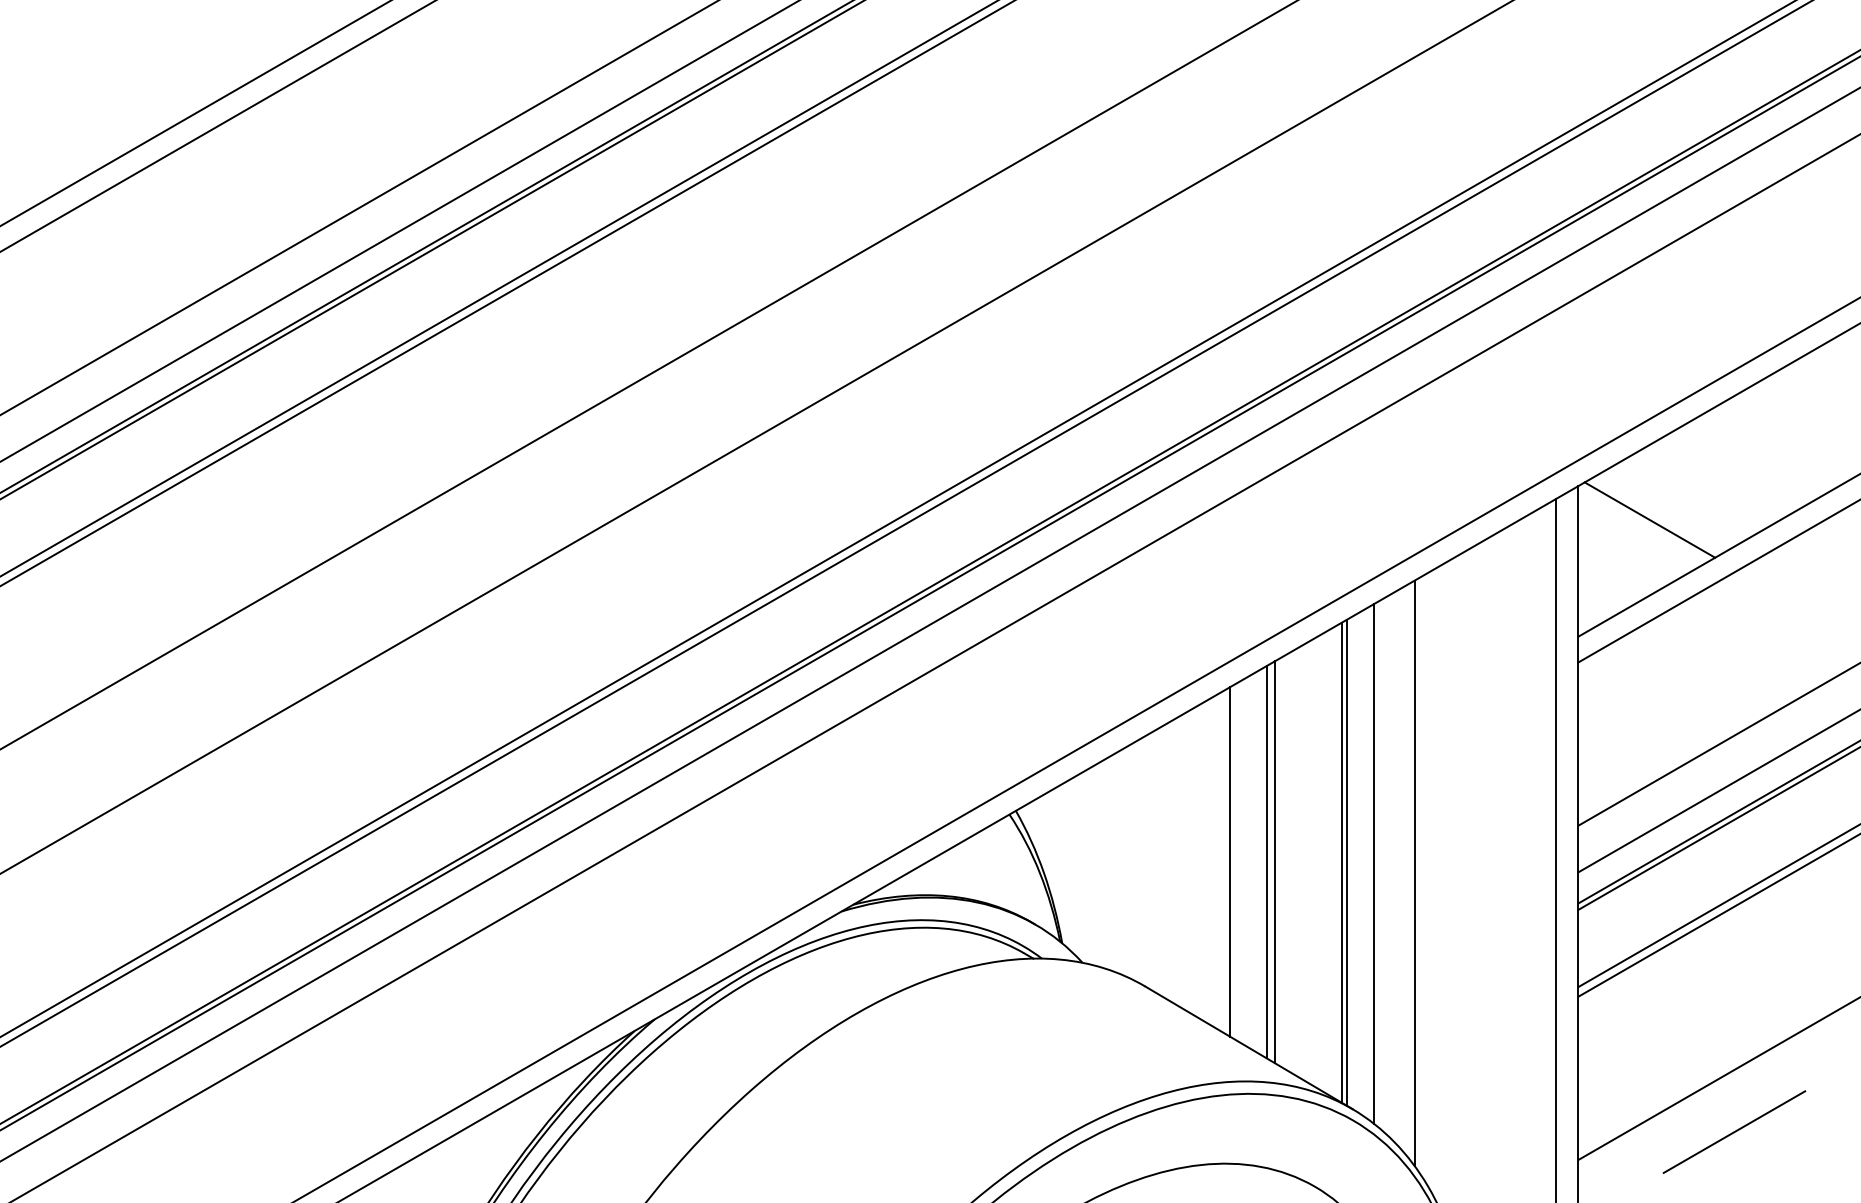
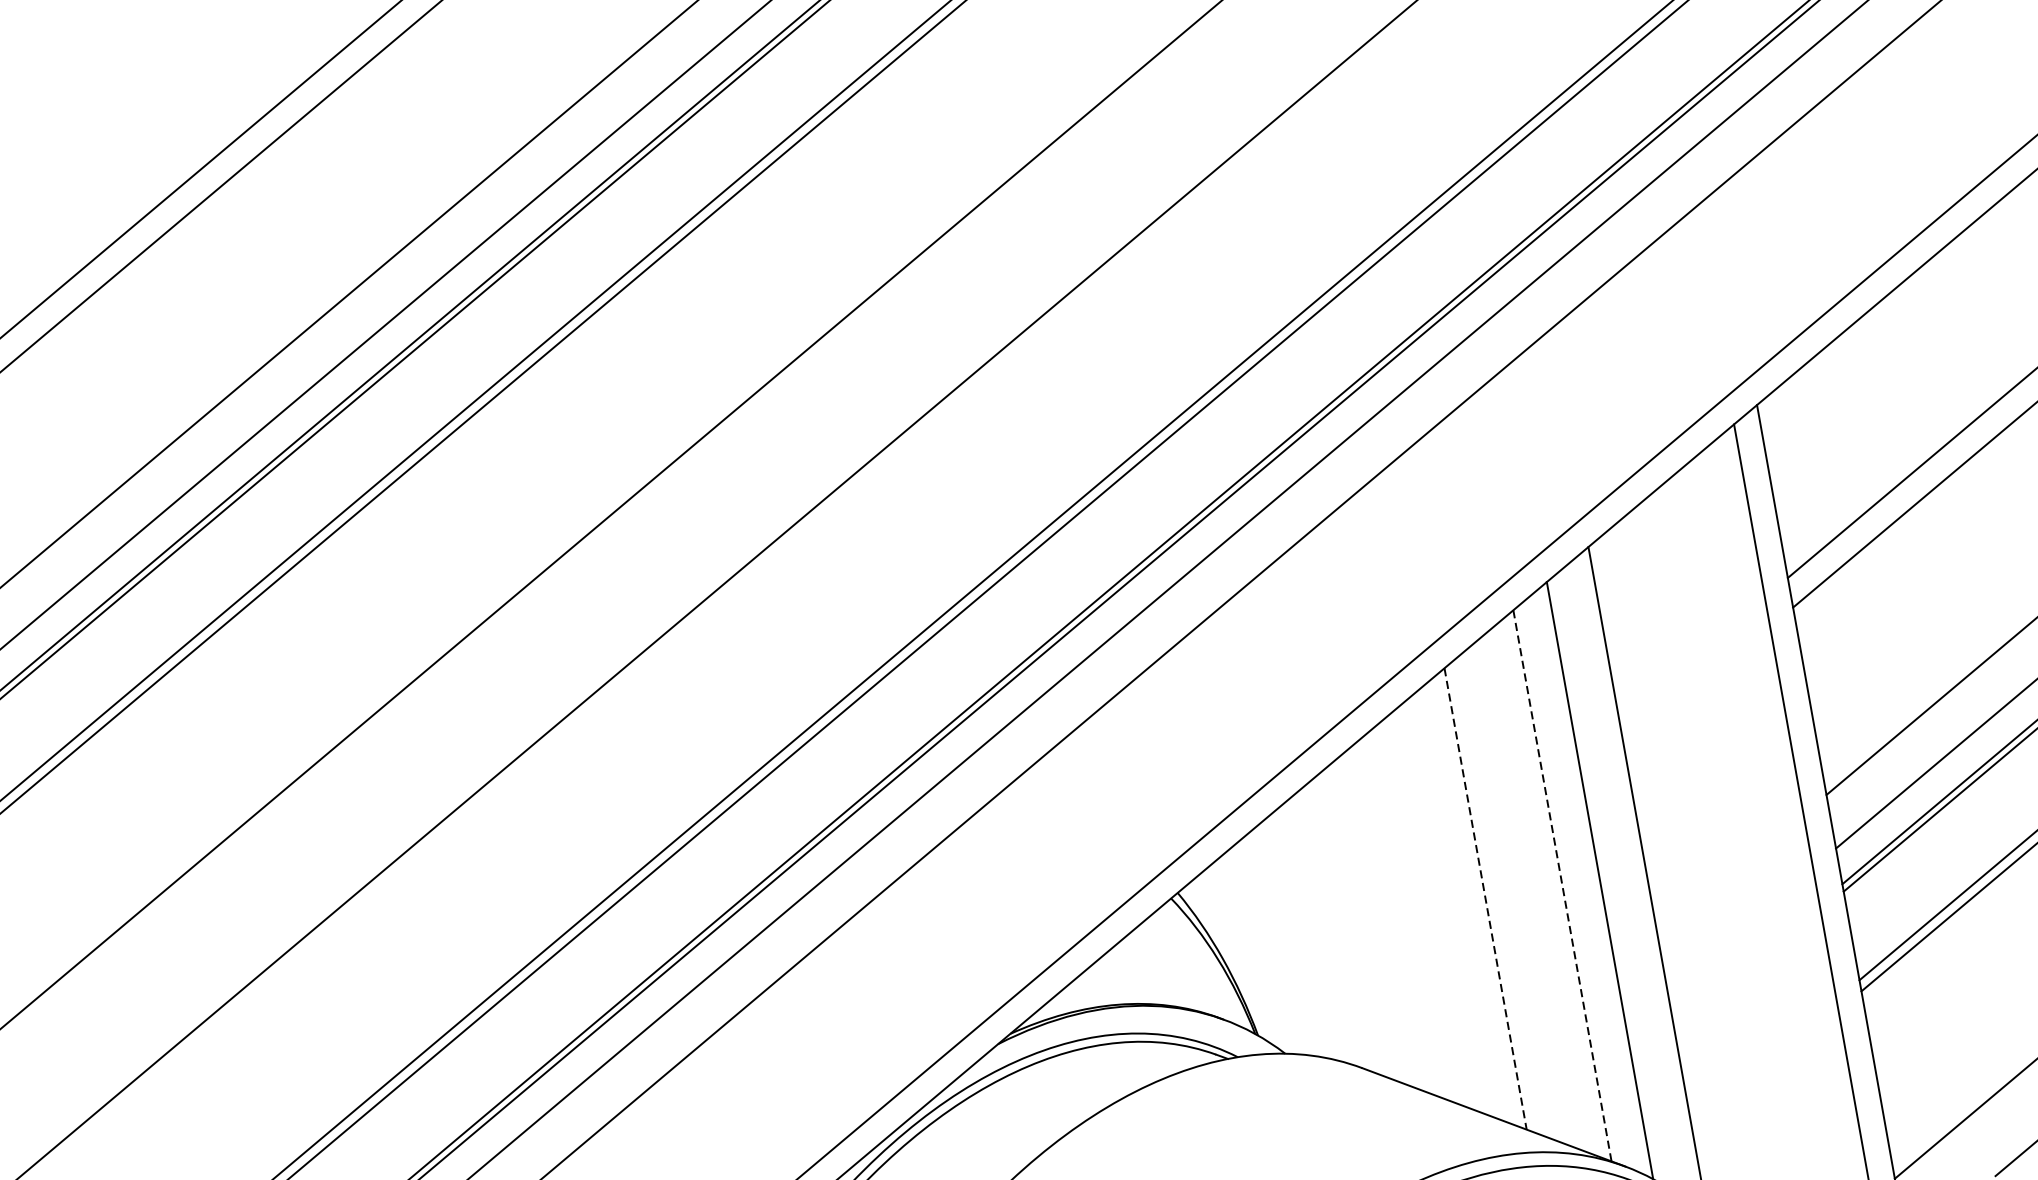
line: (1649, 519) -> (1845, 428), removed
line: (1229, 861) -> (1433, 907), removed
line: (1266, 862) -> (1475, 900), removed
line: (1274, 862) -> (1485, 899), solid -> dashed
line: (1347, 862) -> (1568, 884), removed
line: (1341, 863) -> (1562, 886), solid -> dashed

